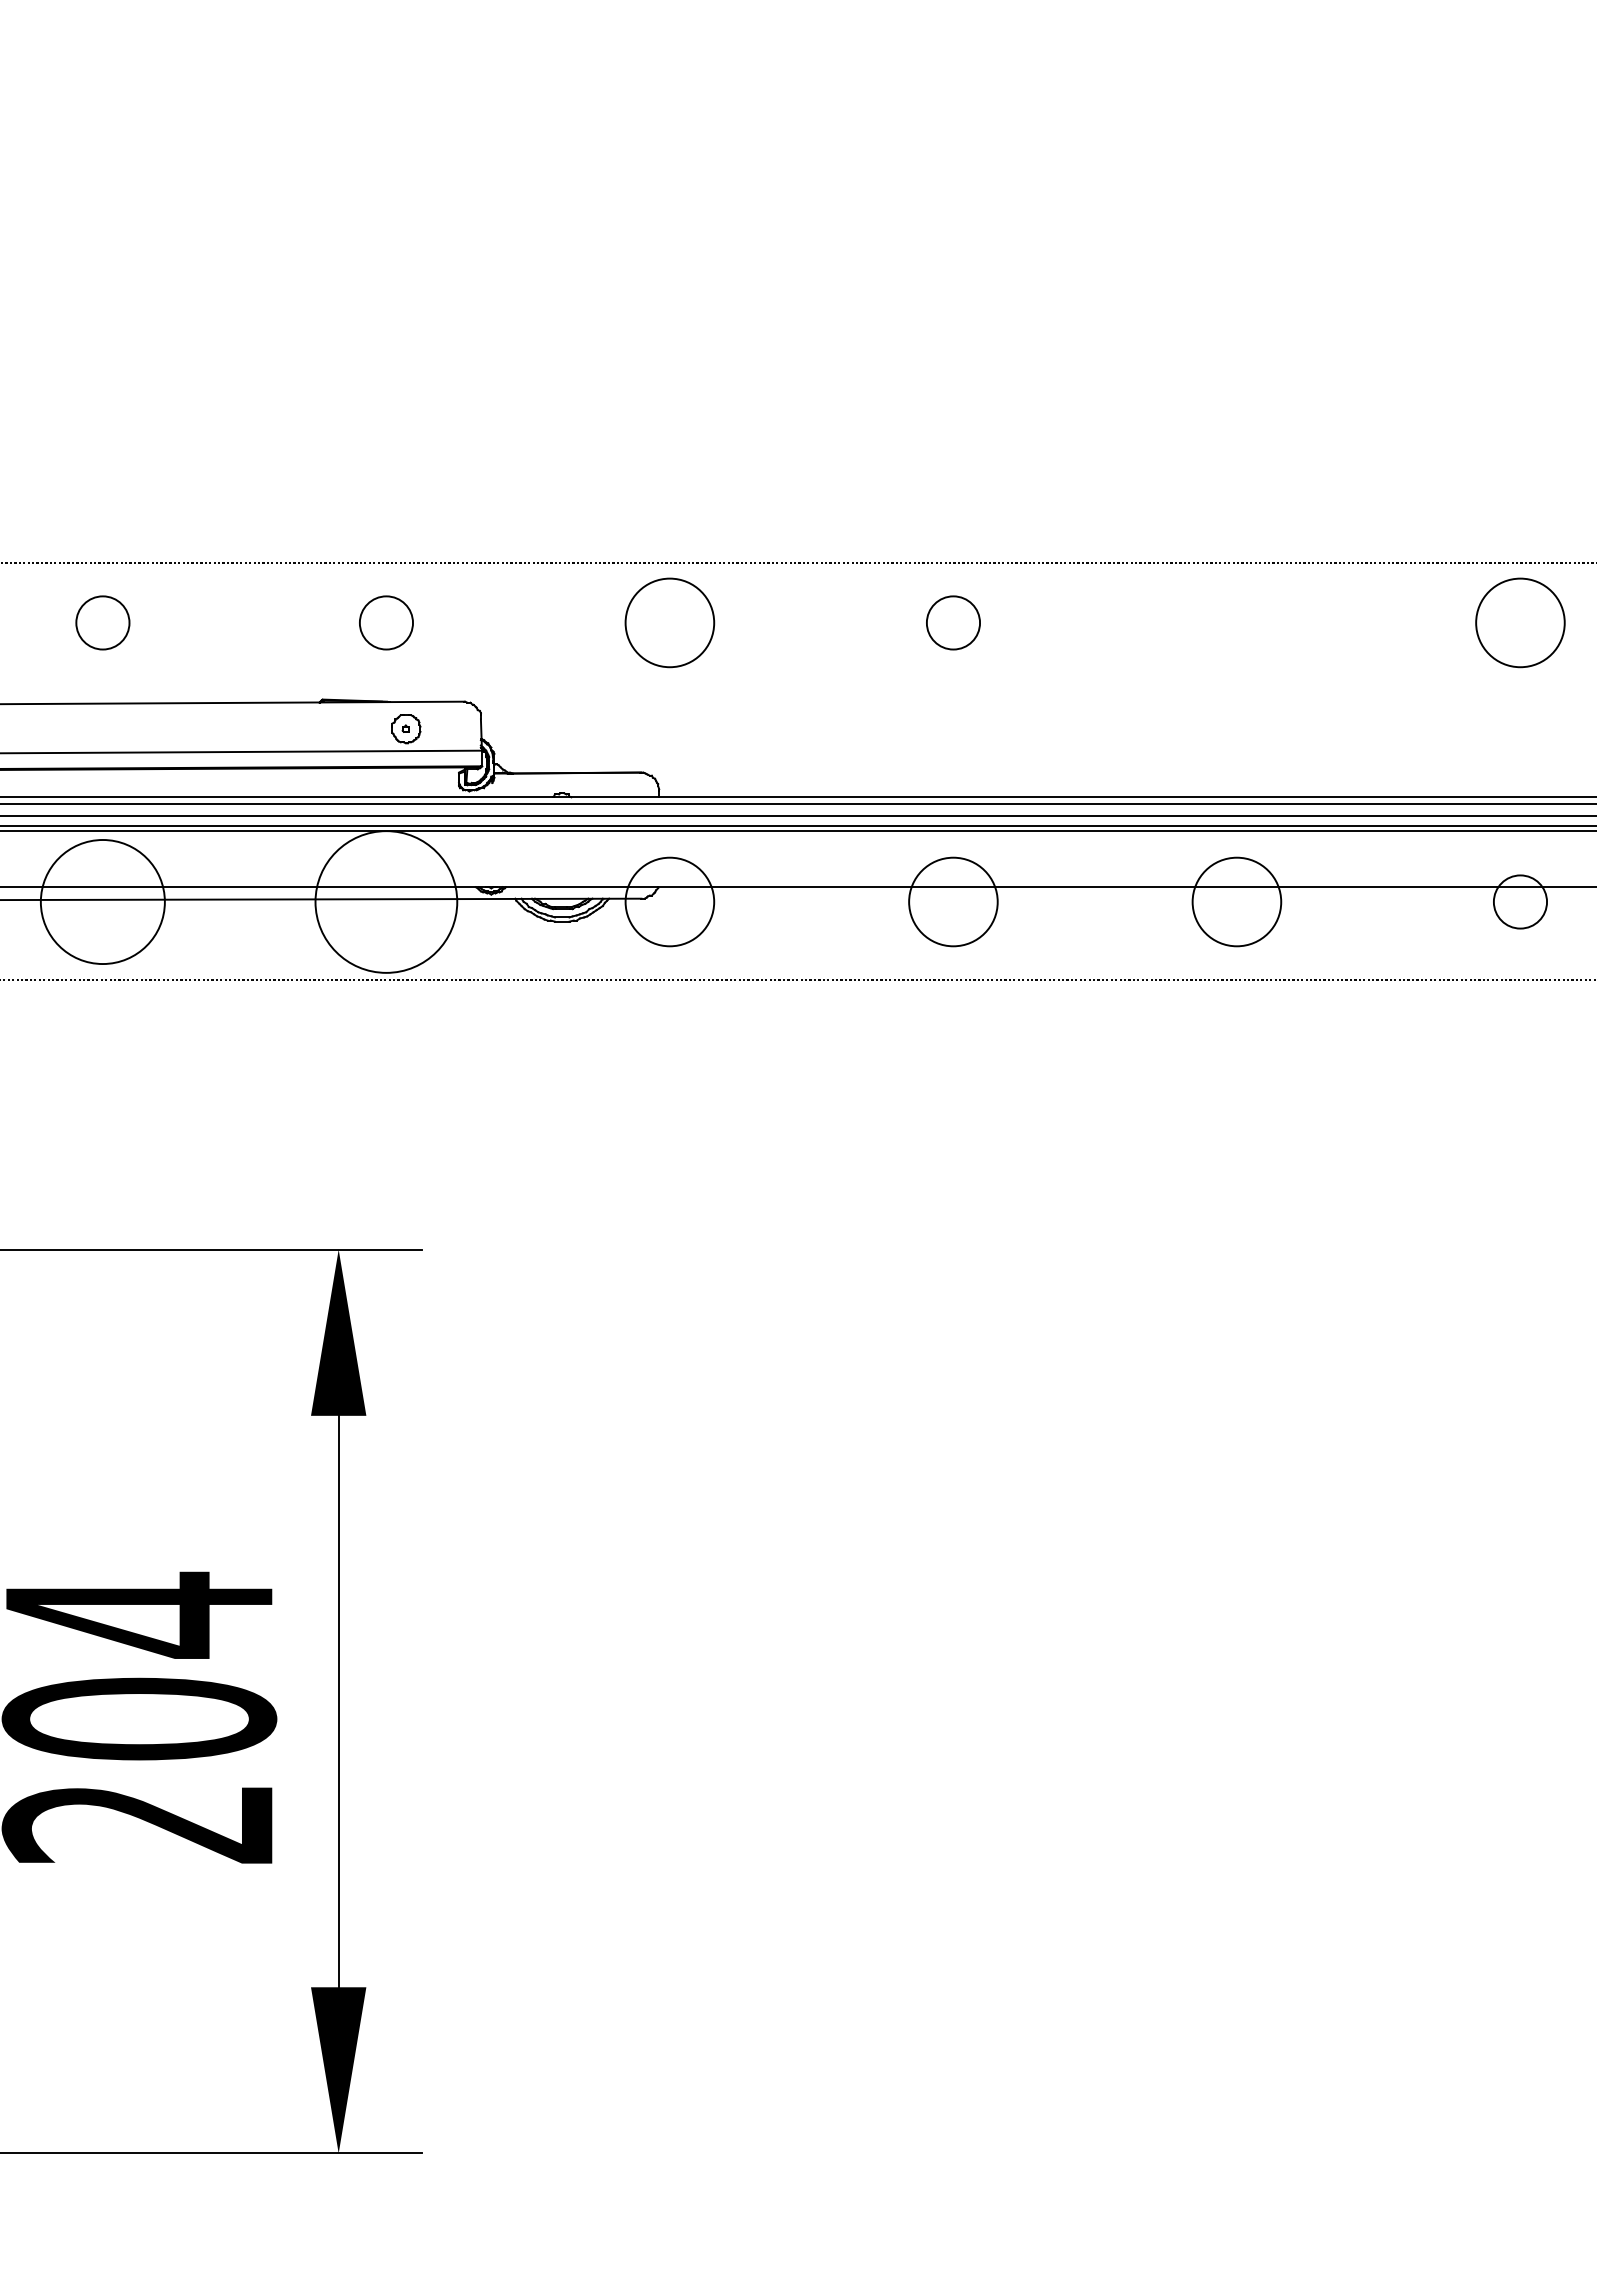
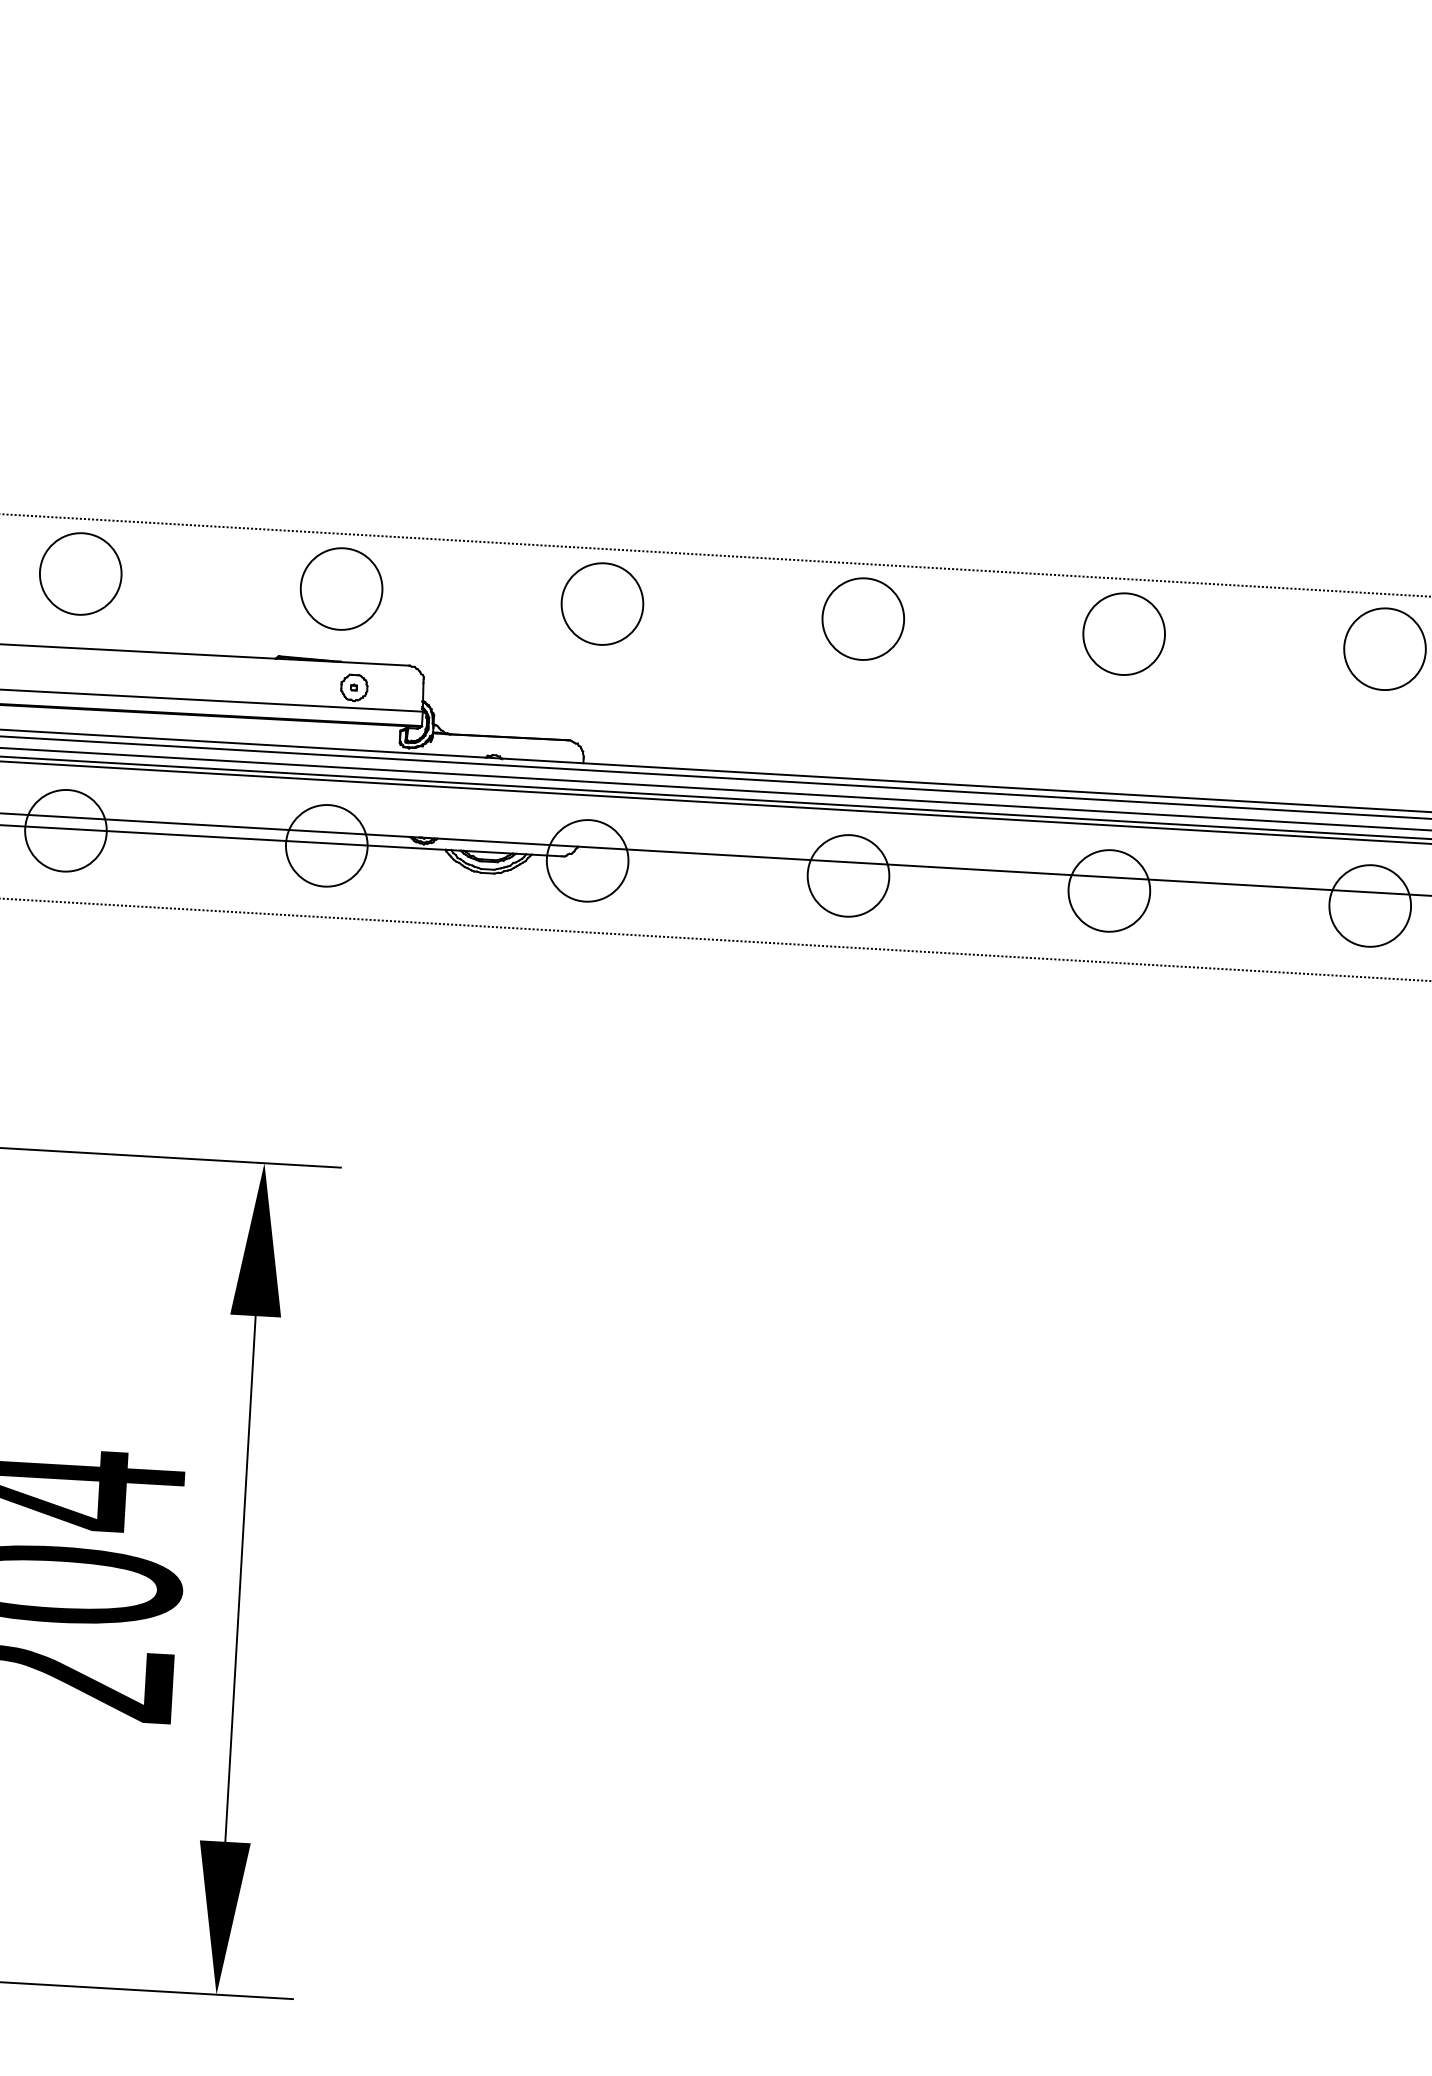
circle: (102, 622) -> (80, 573), size x1.67
circle: (386, 622) -> (341, 588), size x1.67
circle: (953, 622) -> (863, 618), size x1.67
circle: (1236, 622) -> (1123, 633), added
circle: (102, 901) -> (65, 830), size x0.71
circle: (386, 901) -> (326, 845), size x0.62
circle: (1520, 901) -> (1370, 905), size x1.67

